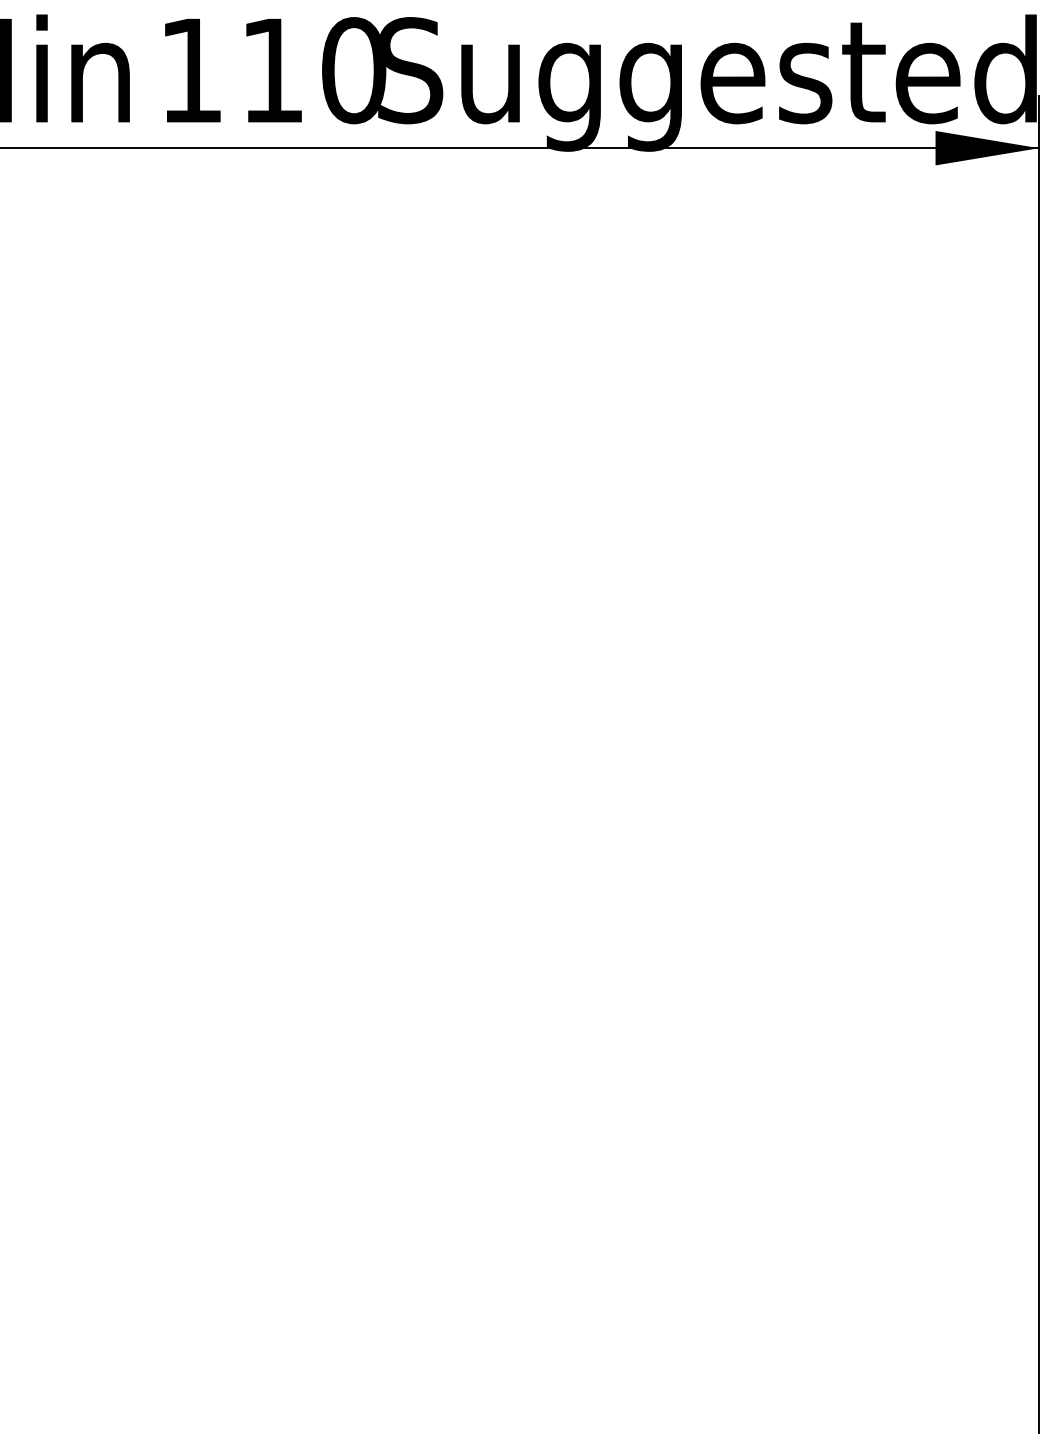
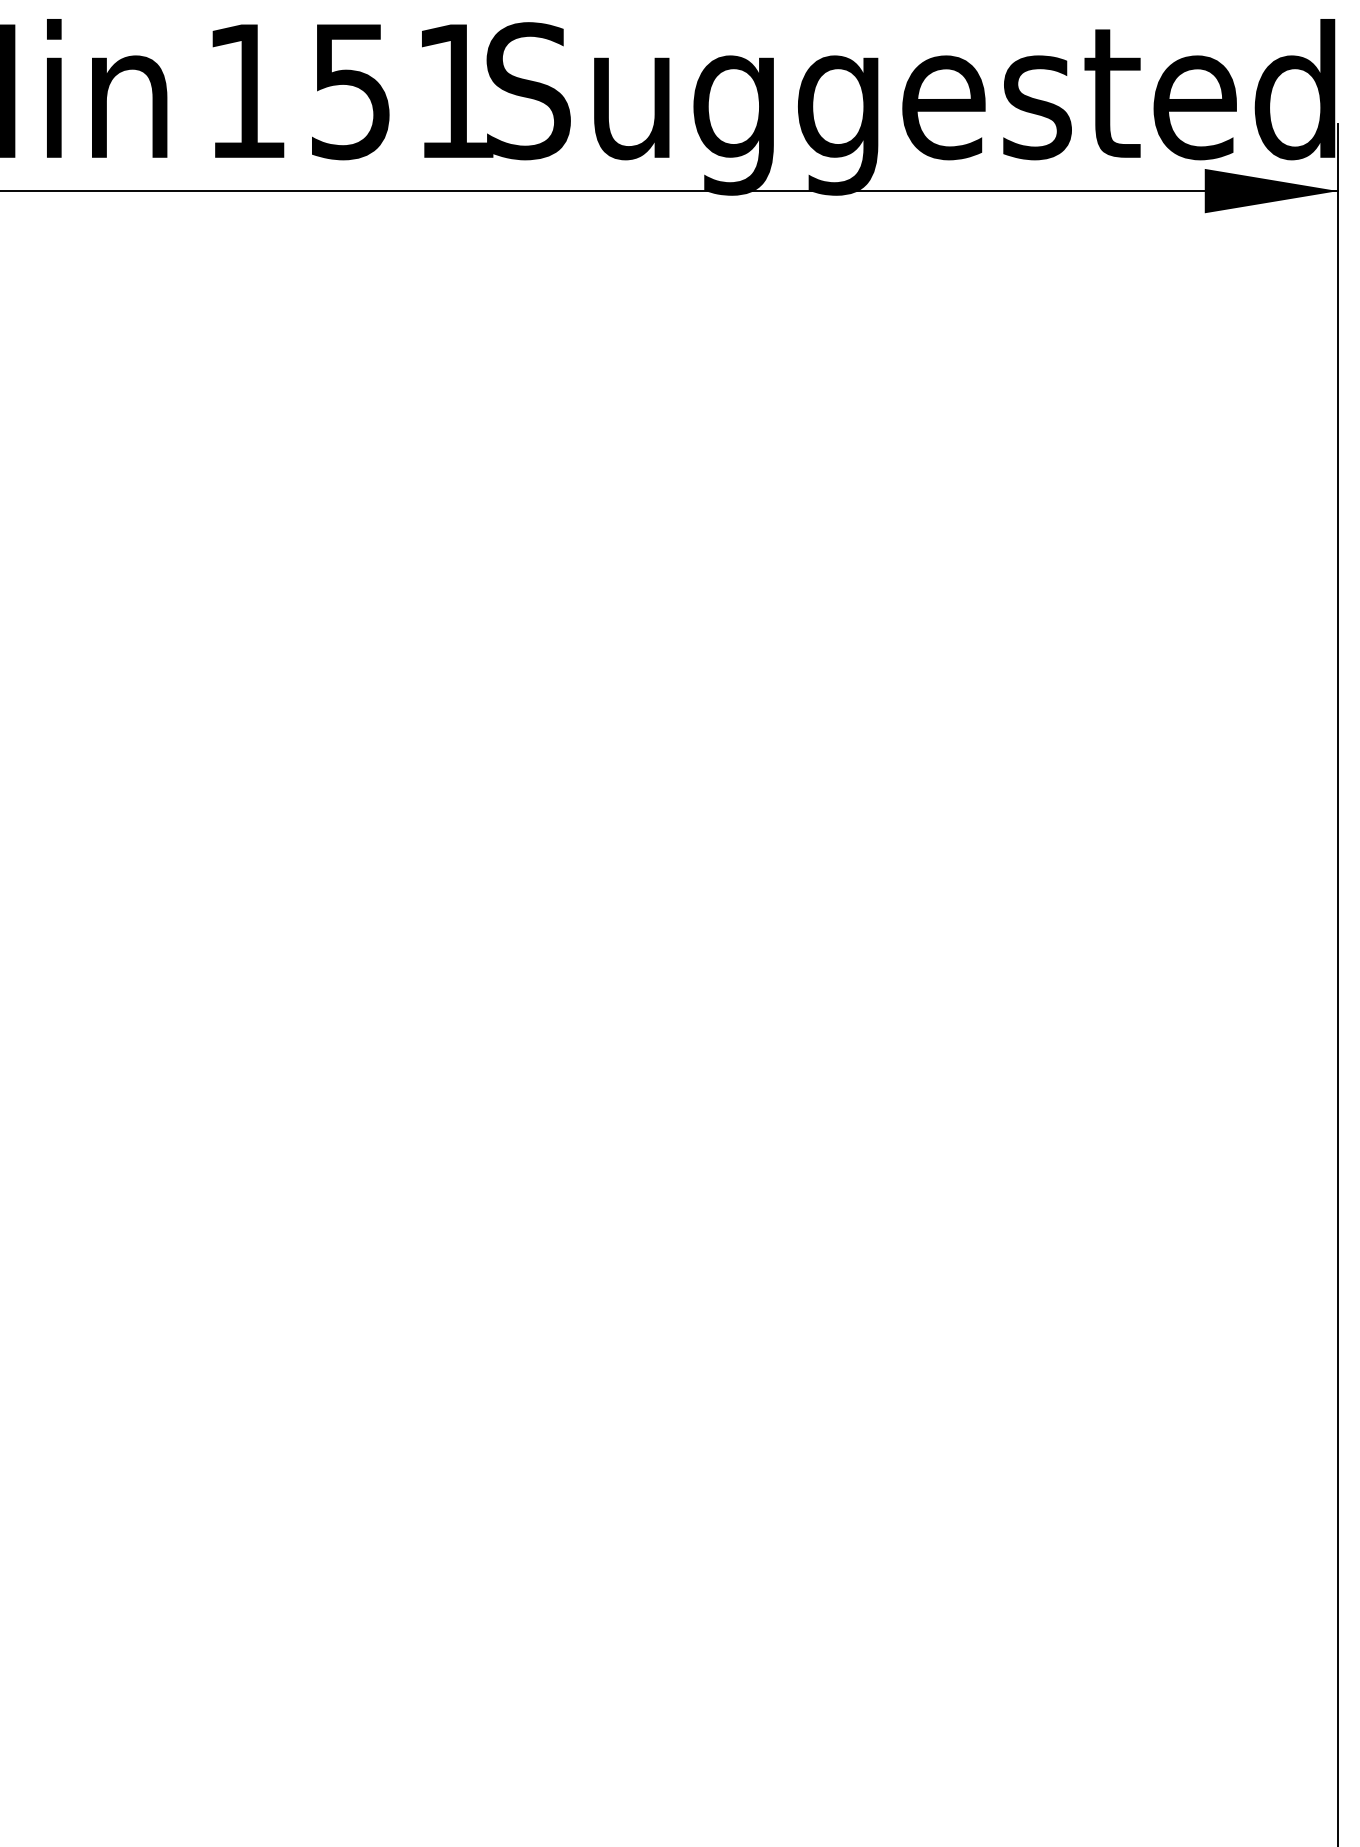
text: (314, 70) -> (404, 91), 110 -> 151

